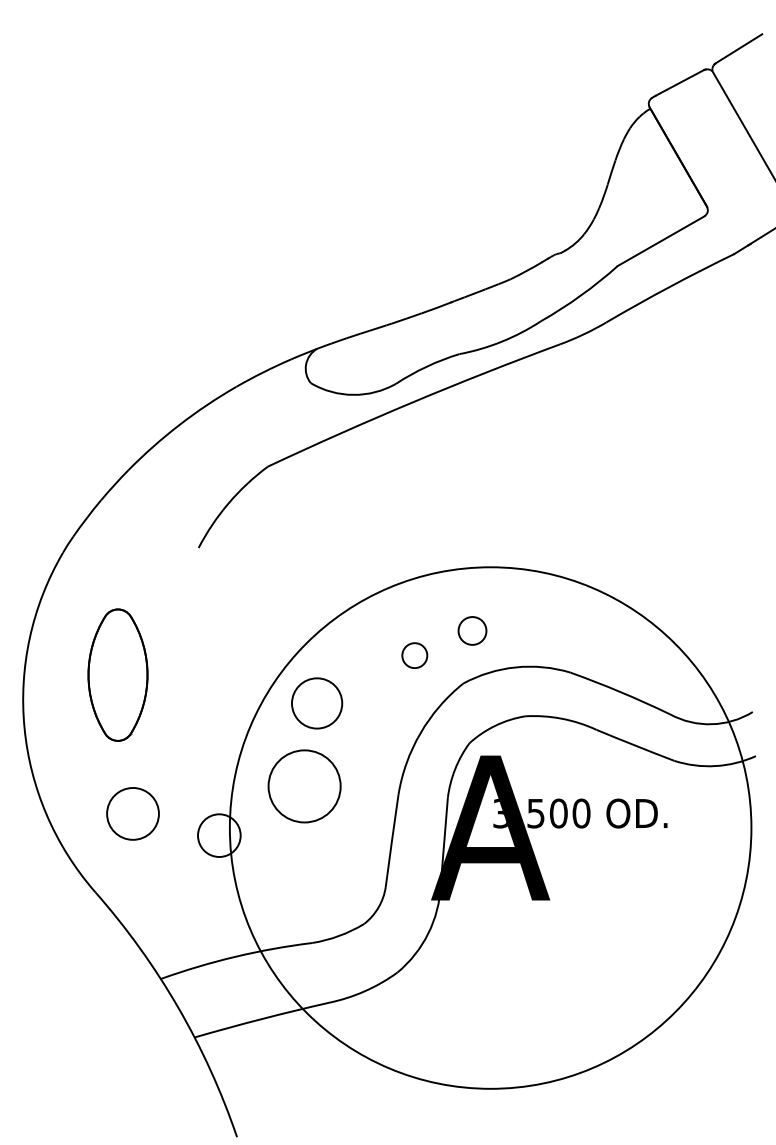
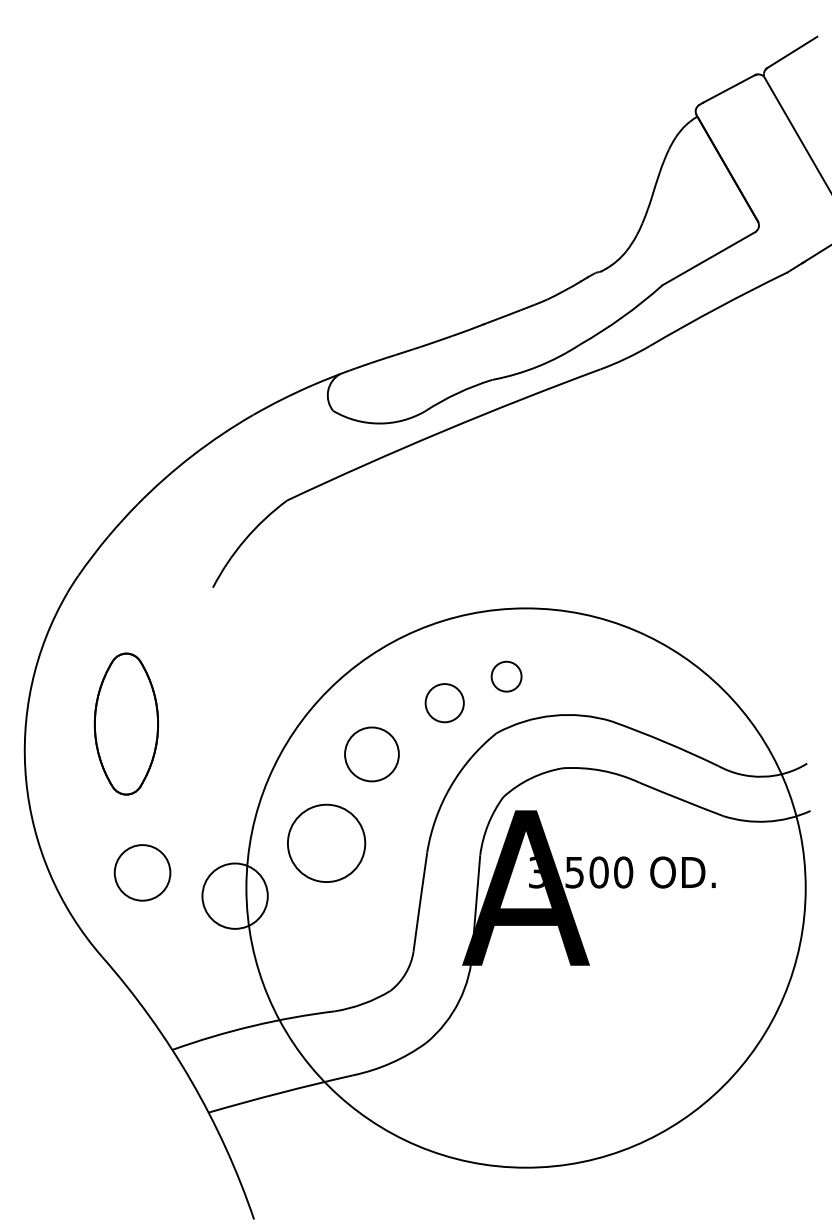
circle: (414, 655) -> (444, 703), size x1.43
circle: (316, 703) -> (371, 754), moved
circle: (218, 834) -> (234, 895), size x1.43

